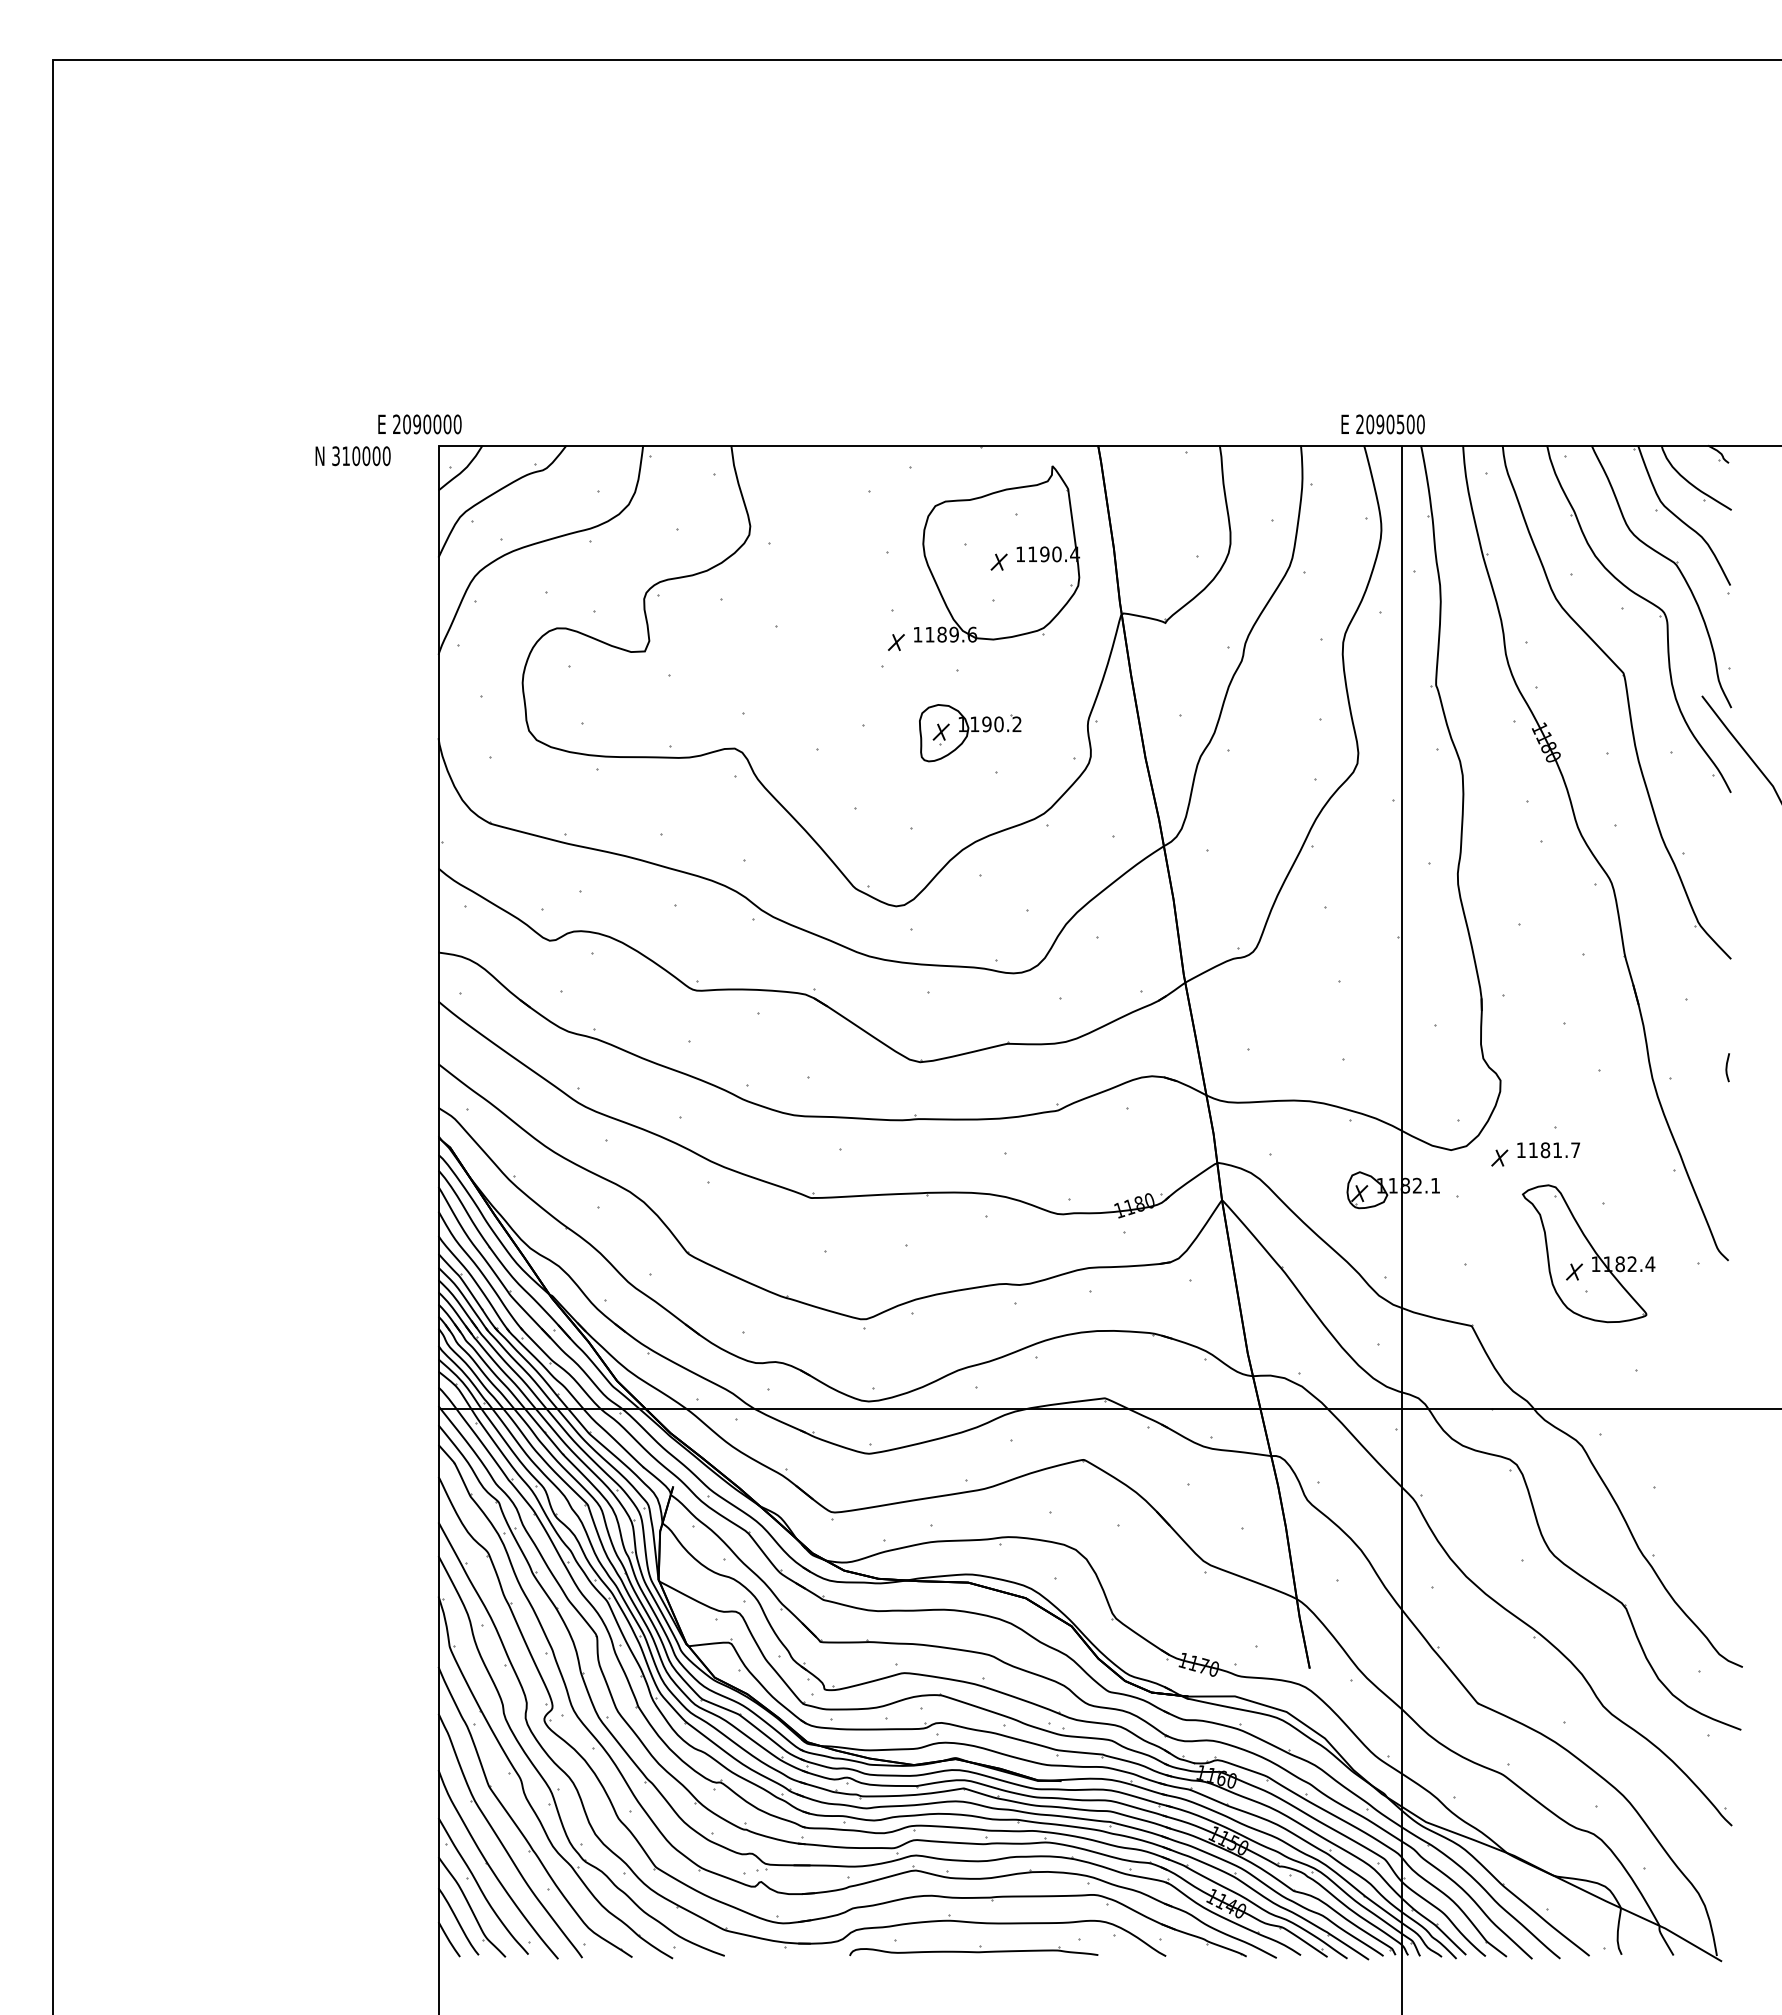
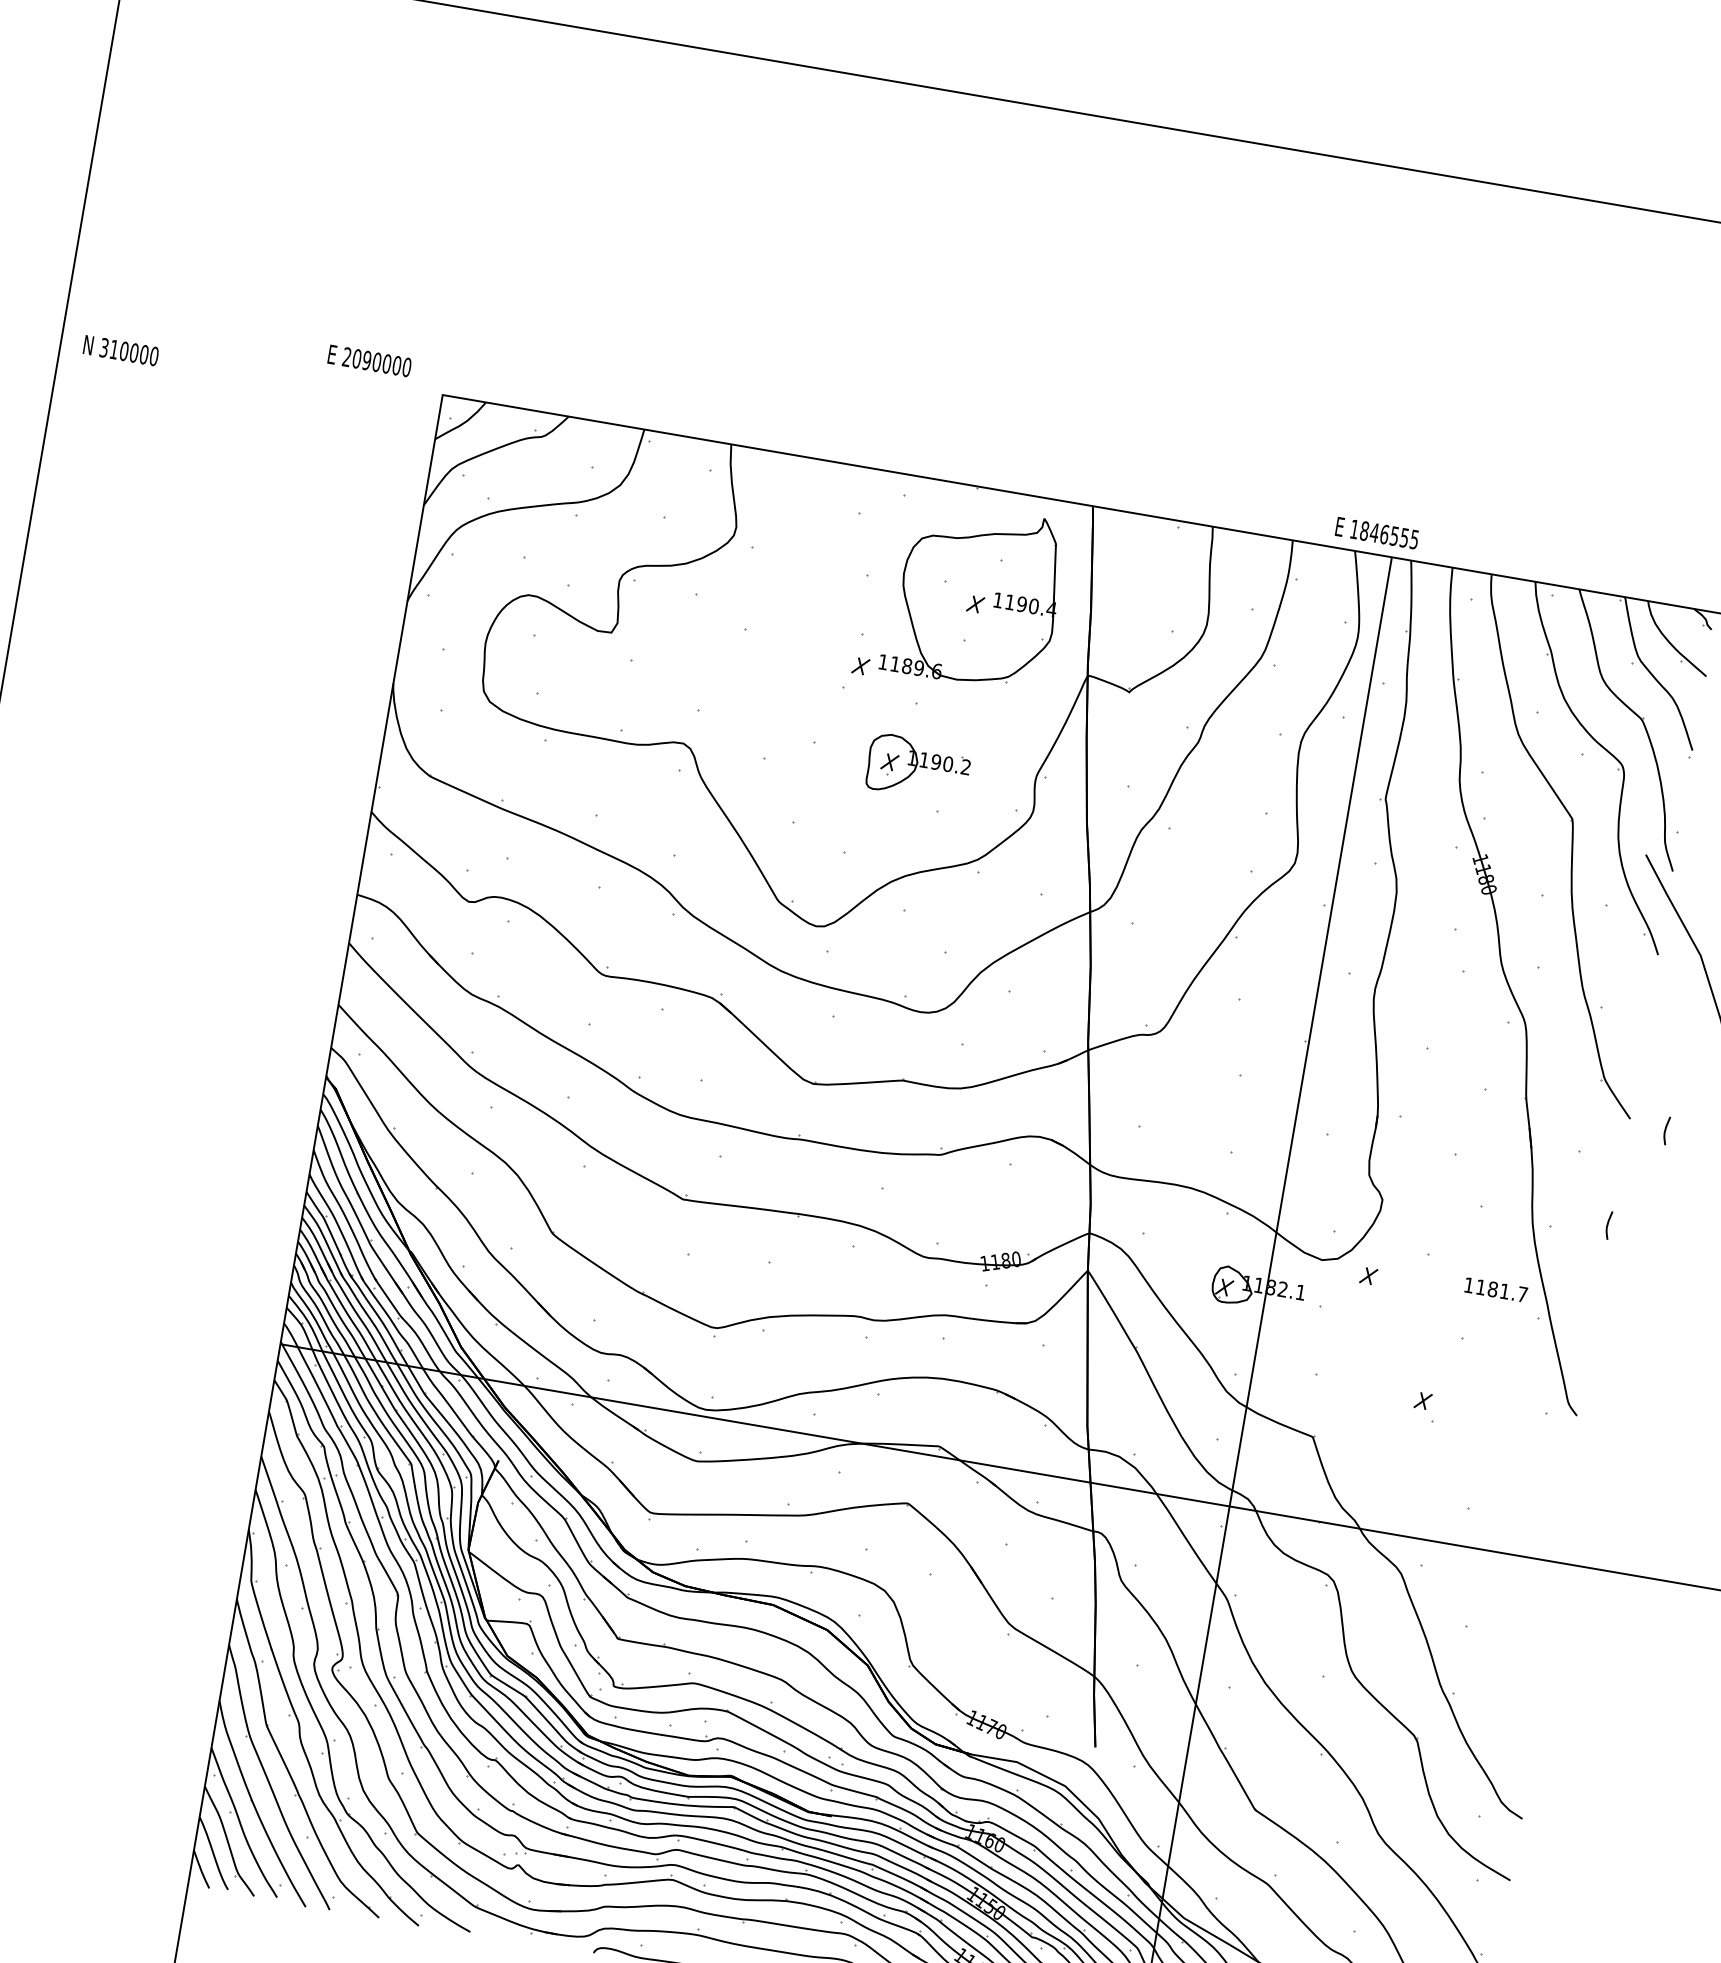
text: (419, 424) -> (369, 361), moved
text: (1390, 424) -> (1384, 534), 2090500 -> 1846555
text: (352, 456) -> (120, 350), moved
curve: (1768, 964) -> (1666, 1130), added
text: (1548, 1150) -> (1495, 1290), moved
part: (1588, 1253) -> (1440, 1385), removed

